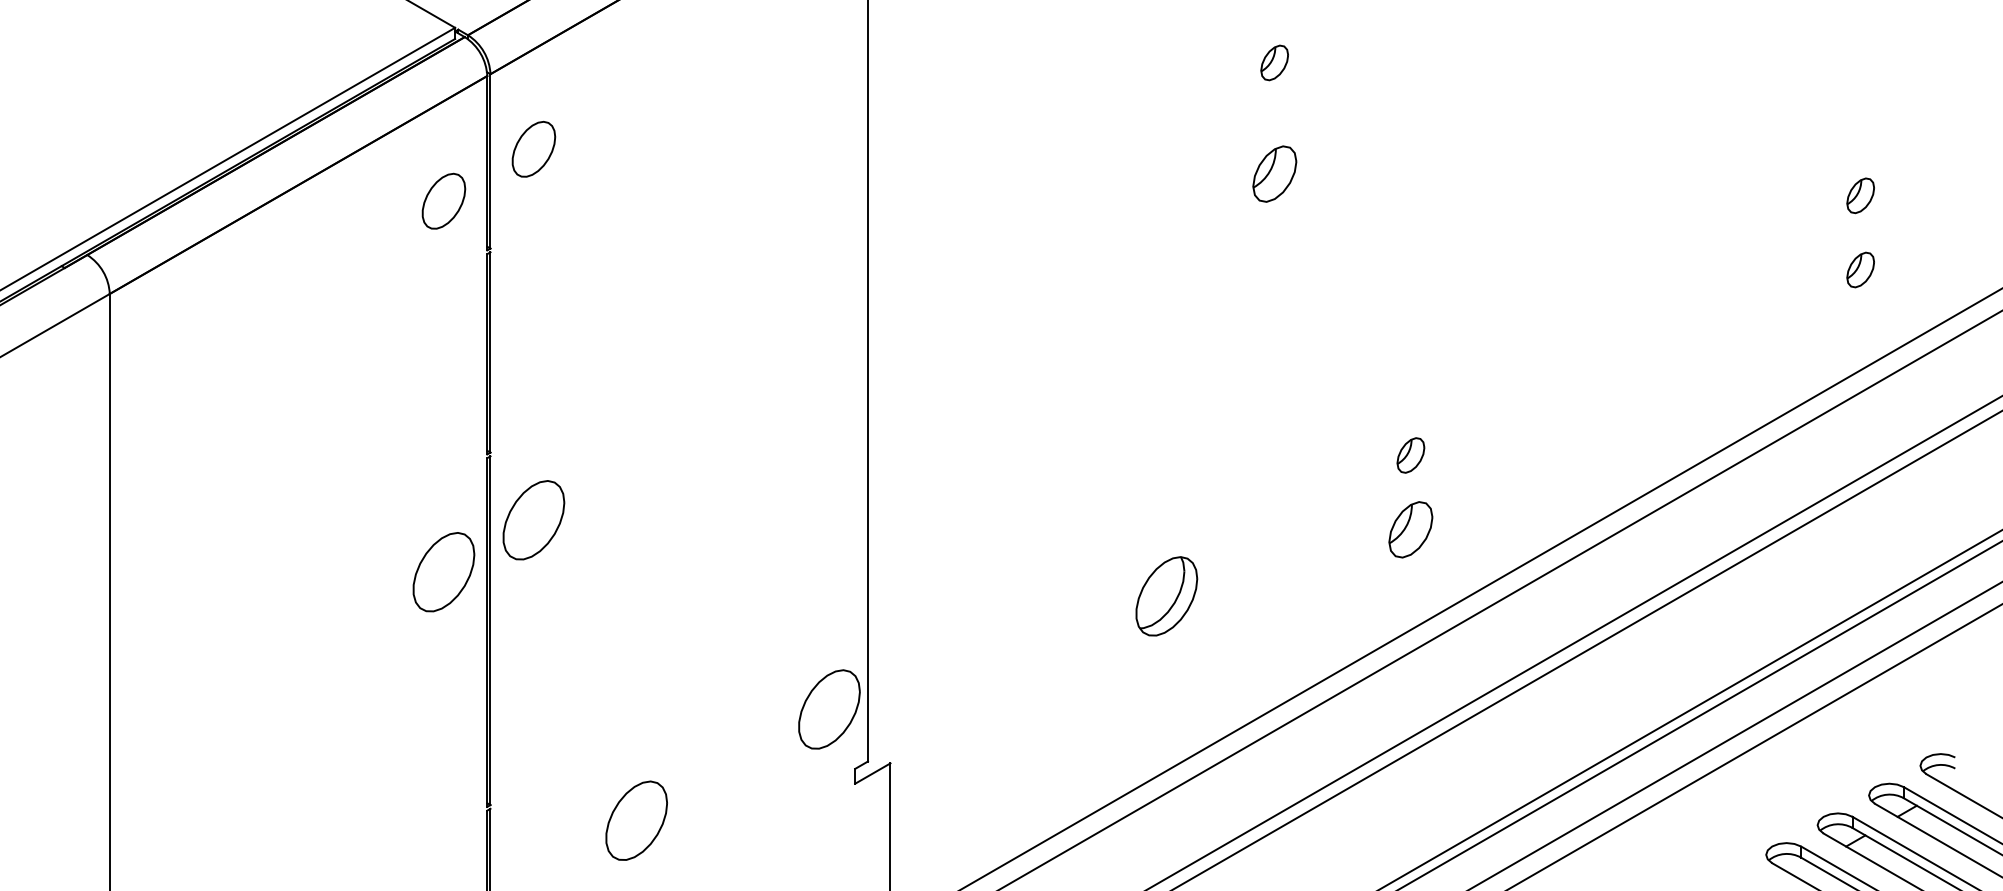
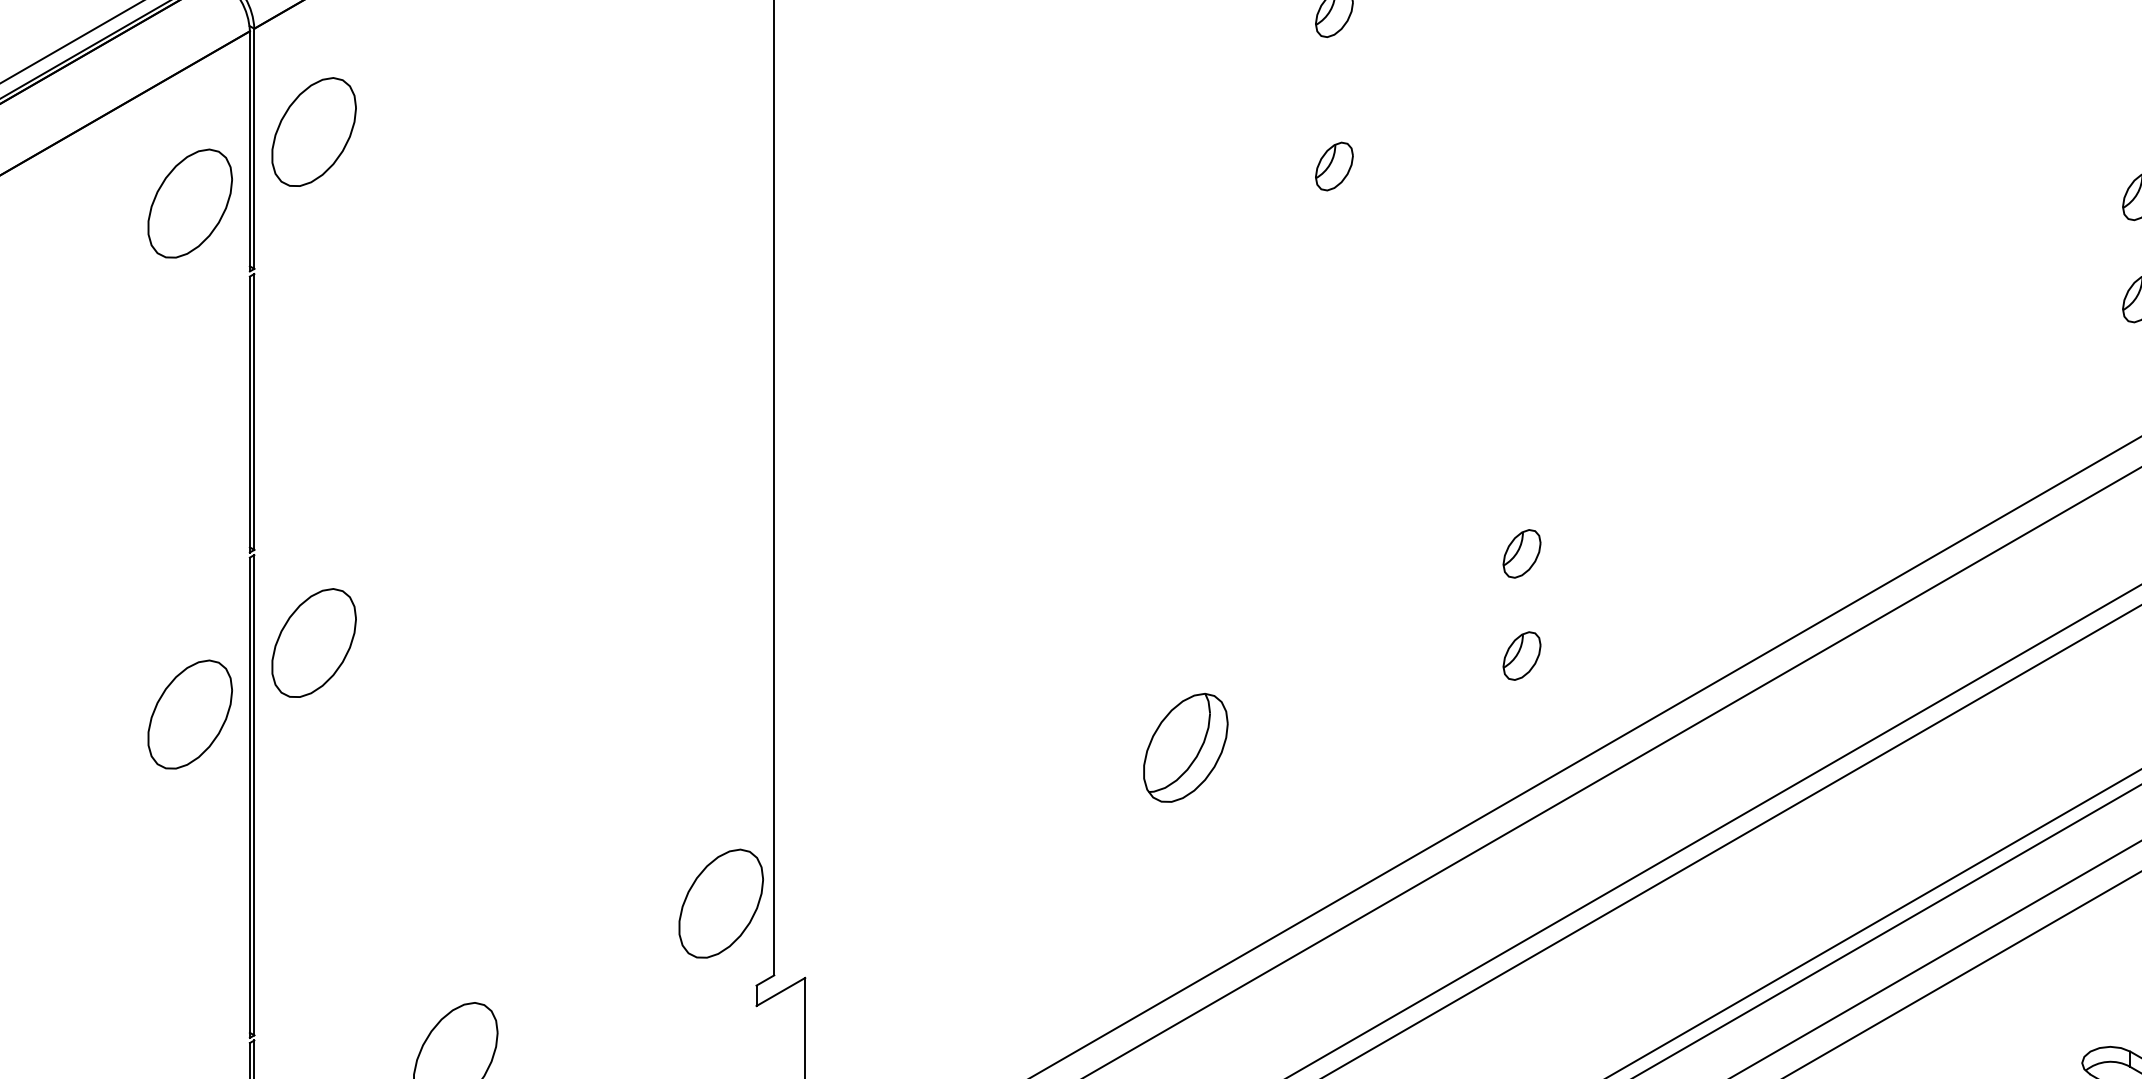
part: (533, 149) -> (313, 132), size x1.43
part: (1274, 174) -> (1334, 166), size x0.62
part: (443, 201) -> (189, 204), size x1.43
part: (1410, 529) -> (1521, 655), size x0.62

